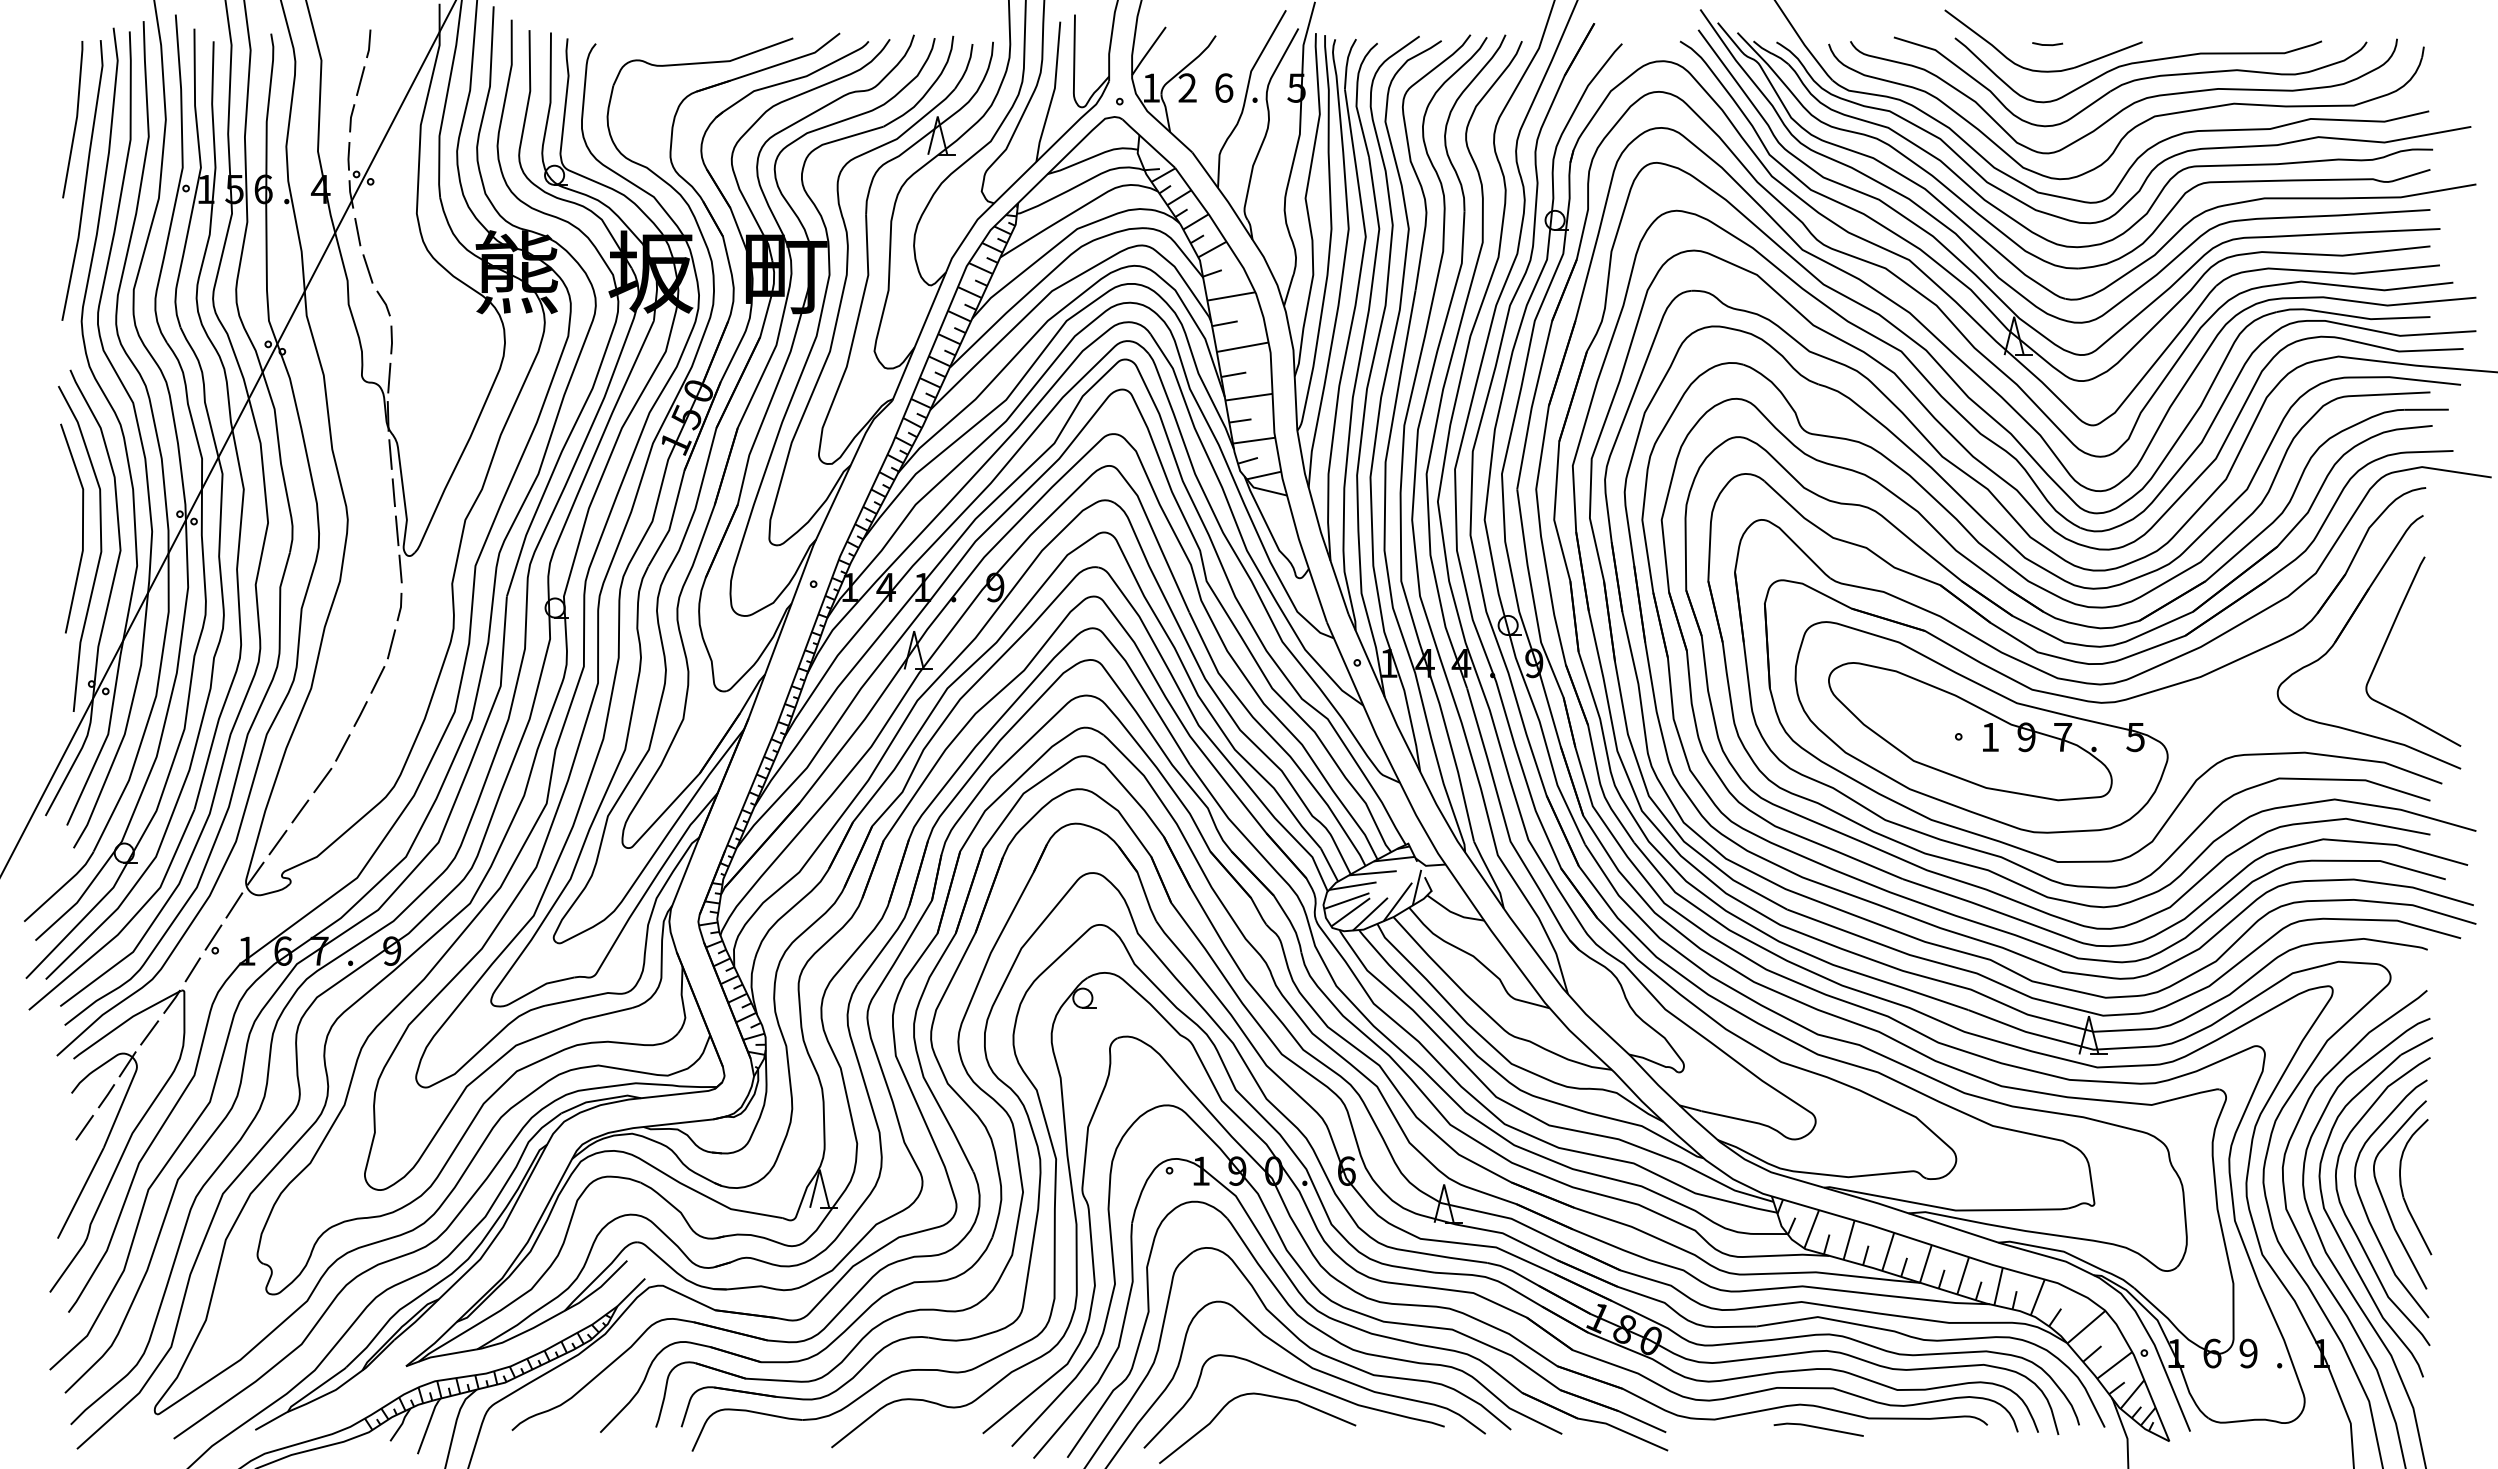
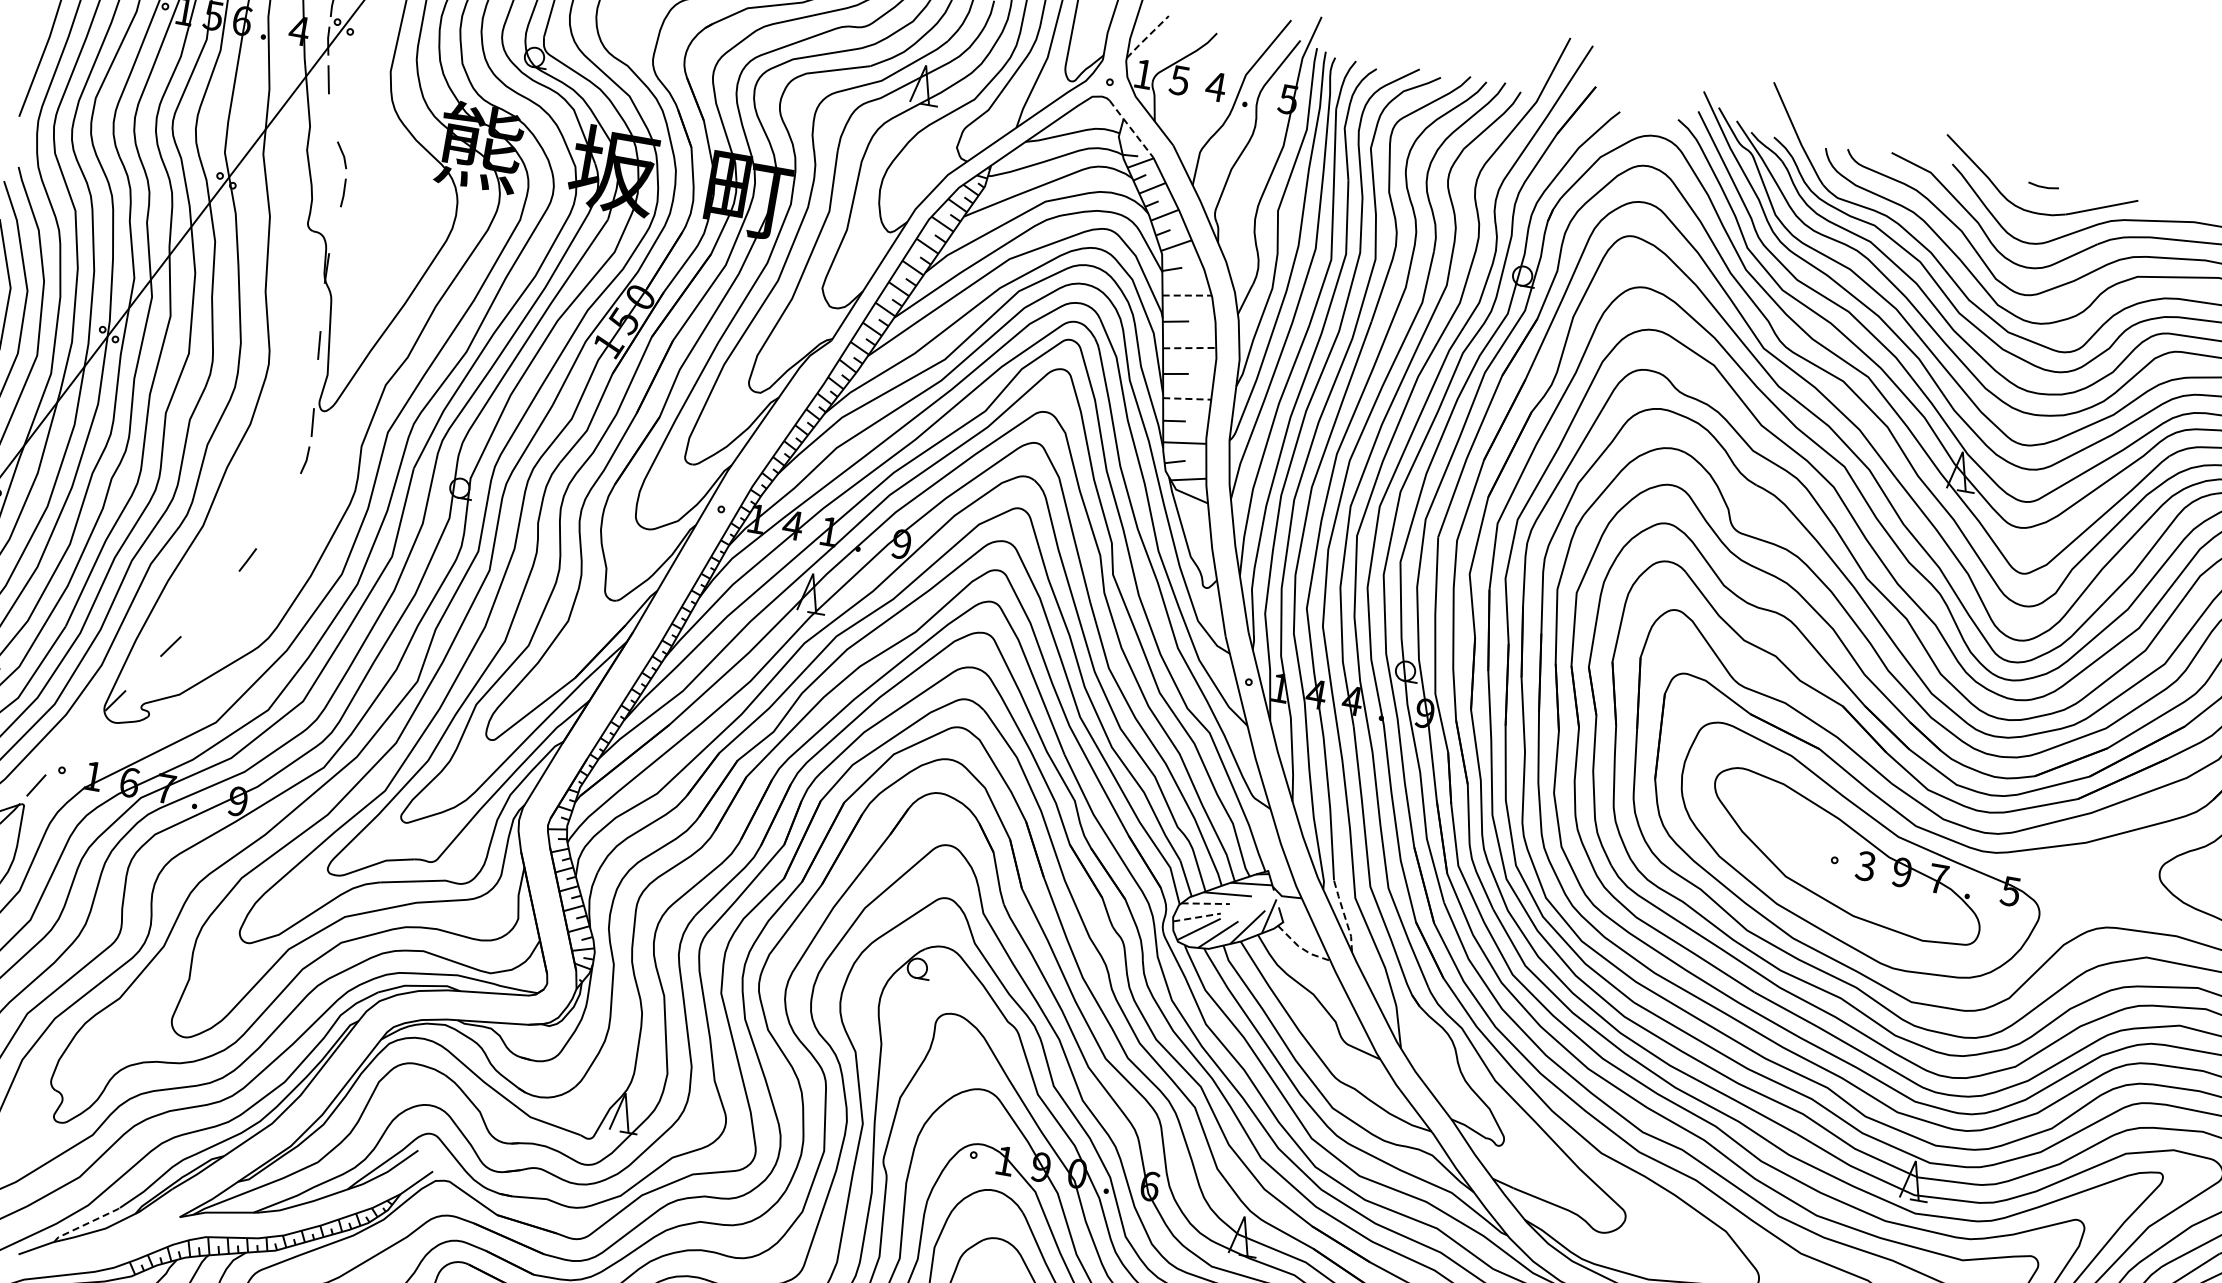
line: (1148, 51) -> (1147, 37), solid -> dashed
text: (1187, 87) -> (1179, 79), 2 -> 5
text: (1223, 87) -> (1215, 86), 6 -> 4
line: (1148, 143) -> (1131, 128), solid -> dashed
line: (367, 268) -> (332, 117), removed
line: (1231, 296) -> (1187, 295), solid -> dashed
line: (1243, 347) -> (1190, 348), solid -> dashed
line: (389, 377) -> (335, 230), removed
line: (1248, 397) -> (1186, 399), solid -> dashed
line: (390, 454) -> (322, 306), removed
line: (396, 530) -> (315, 383), removed
line: (391, 644) -> (290, 496), removed
line: (377, 679) -> (270, 528), removed
text: (1989, 737) -> (1865, 866), 1 -> 3
line: (342, 747) -> (223, 590), removed
line: (322, 780) -> (198, 619), removed
line: (277, 842) -> (142, 673), removed
line: (1490, 874) -> (1344, 916), solid -> dashed
line: (1352, 886) -> (1205, 903), solid -> dashed
line: (1346, 901) -> (1196, 917), solid -> dashed
line: (234, 905) -> (89, 728), removed
line: (1453, 913) -> (1301, 948), solid -> dashed
line: (213, 937) -> (62, 756), removed
line: (316, 1388) -> (86, 1223), solid -> dashed

